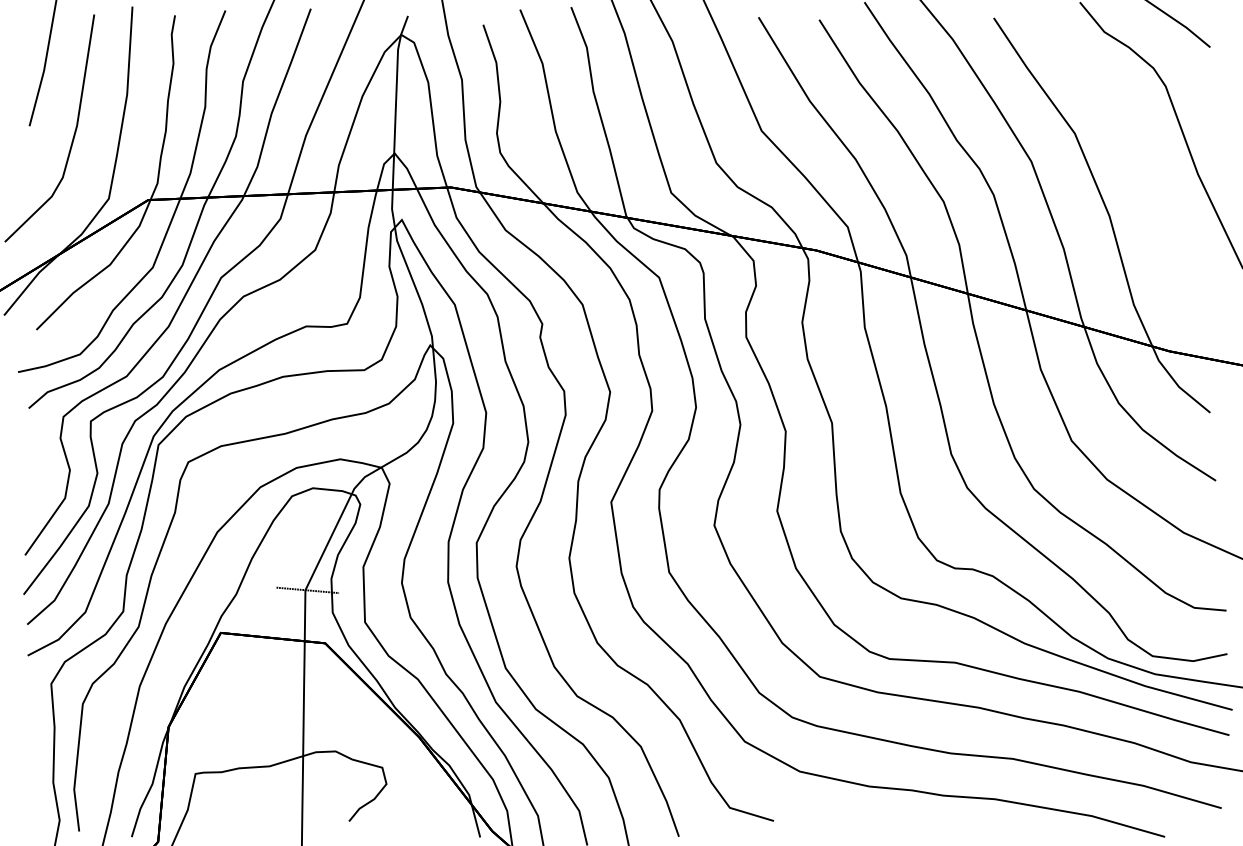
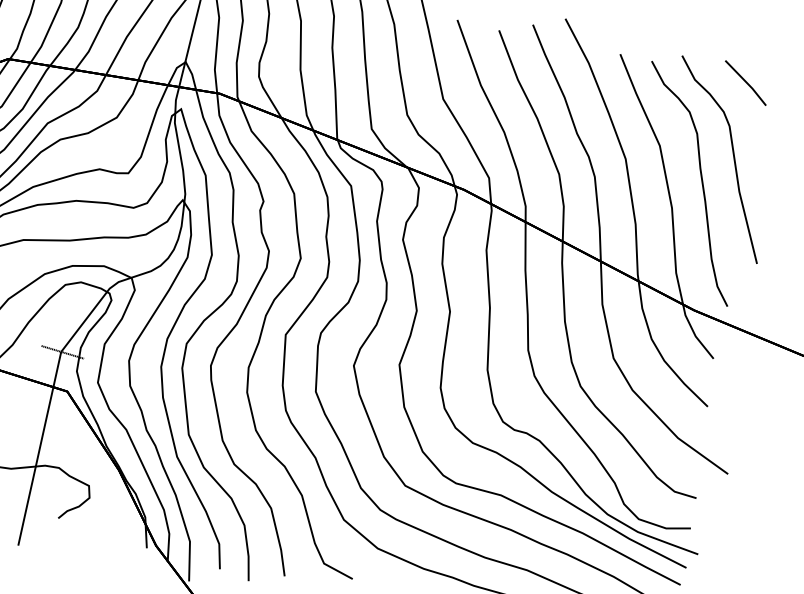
part: (1142, 170) -> (701, 181), added

